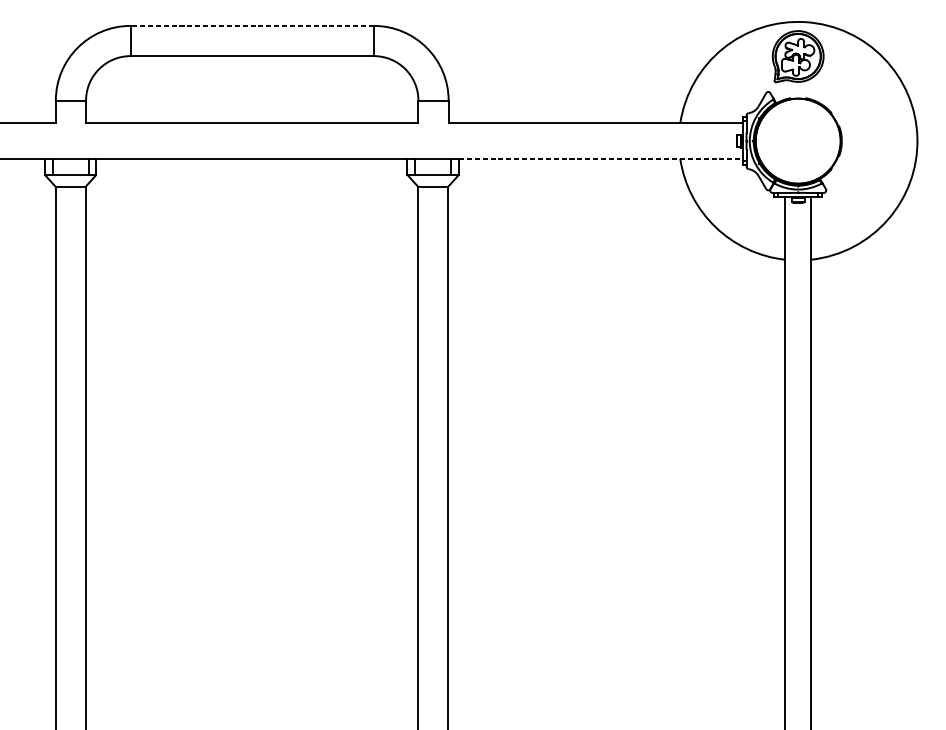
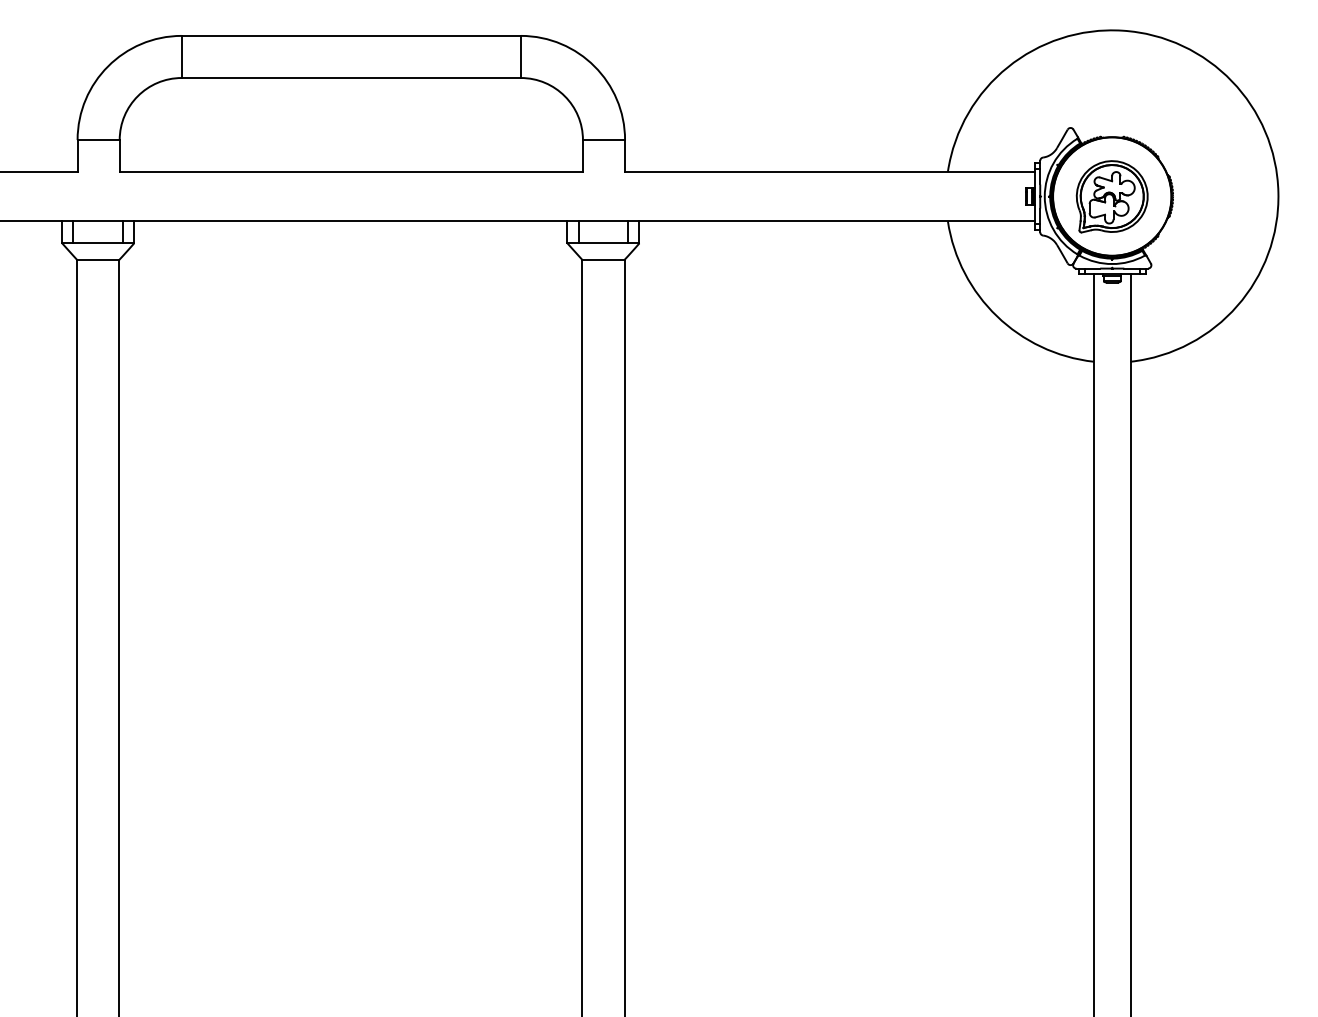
line: (252, 25) -> (351, 35), dashed -> solid
part: (797, 56) -> (1111, 196), moved
line: (601, 159) -> (837, 221), dashed -> solid

